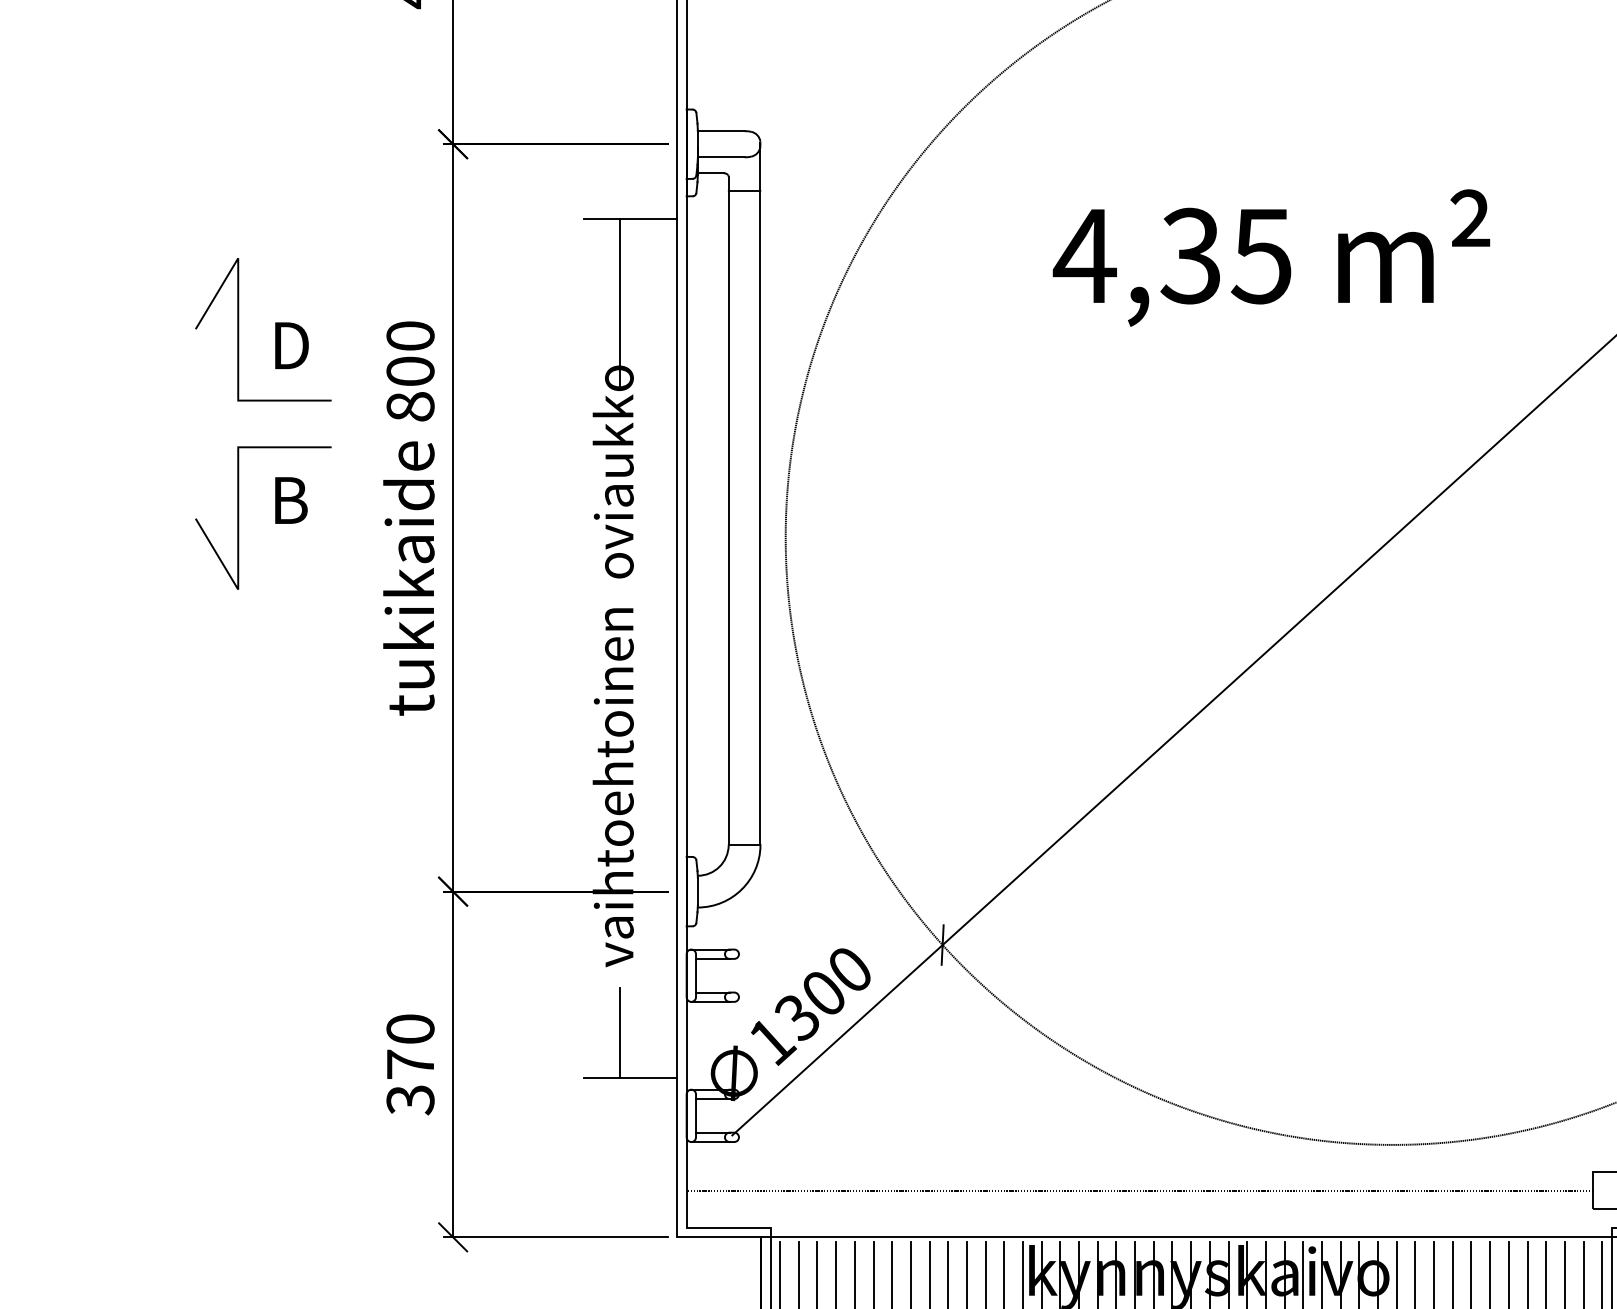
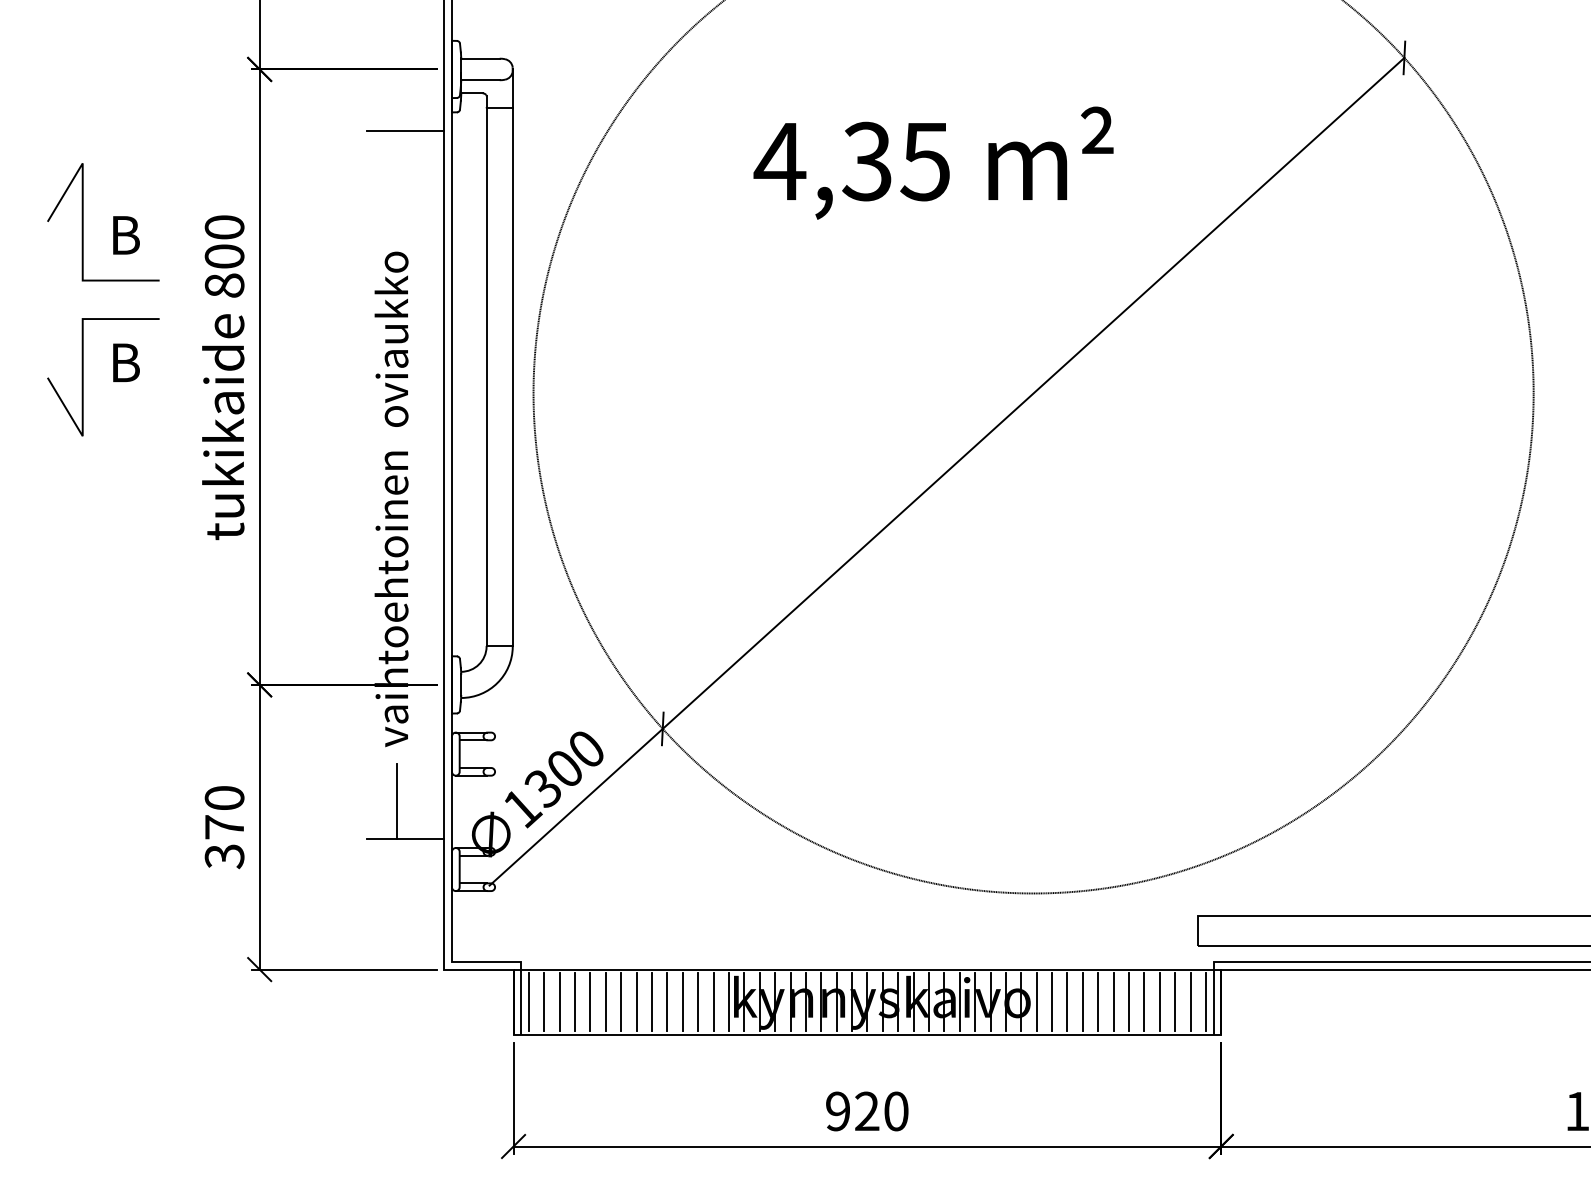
line: (619, 302) -> (396, 199), removed
text: (295, 345) -> (129, 235), D -> B
line: (1140, 1191) -> (825, 931), removed

